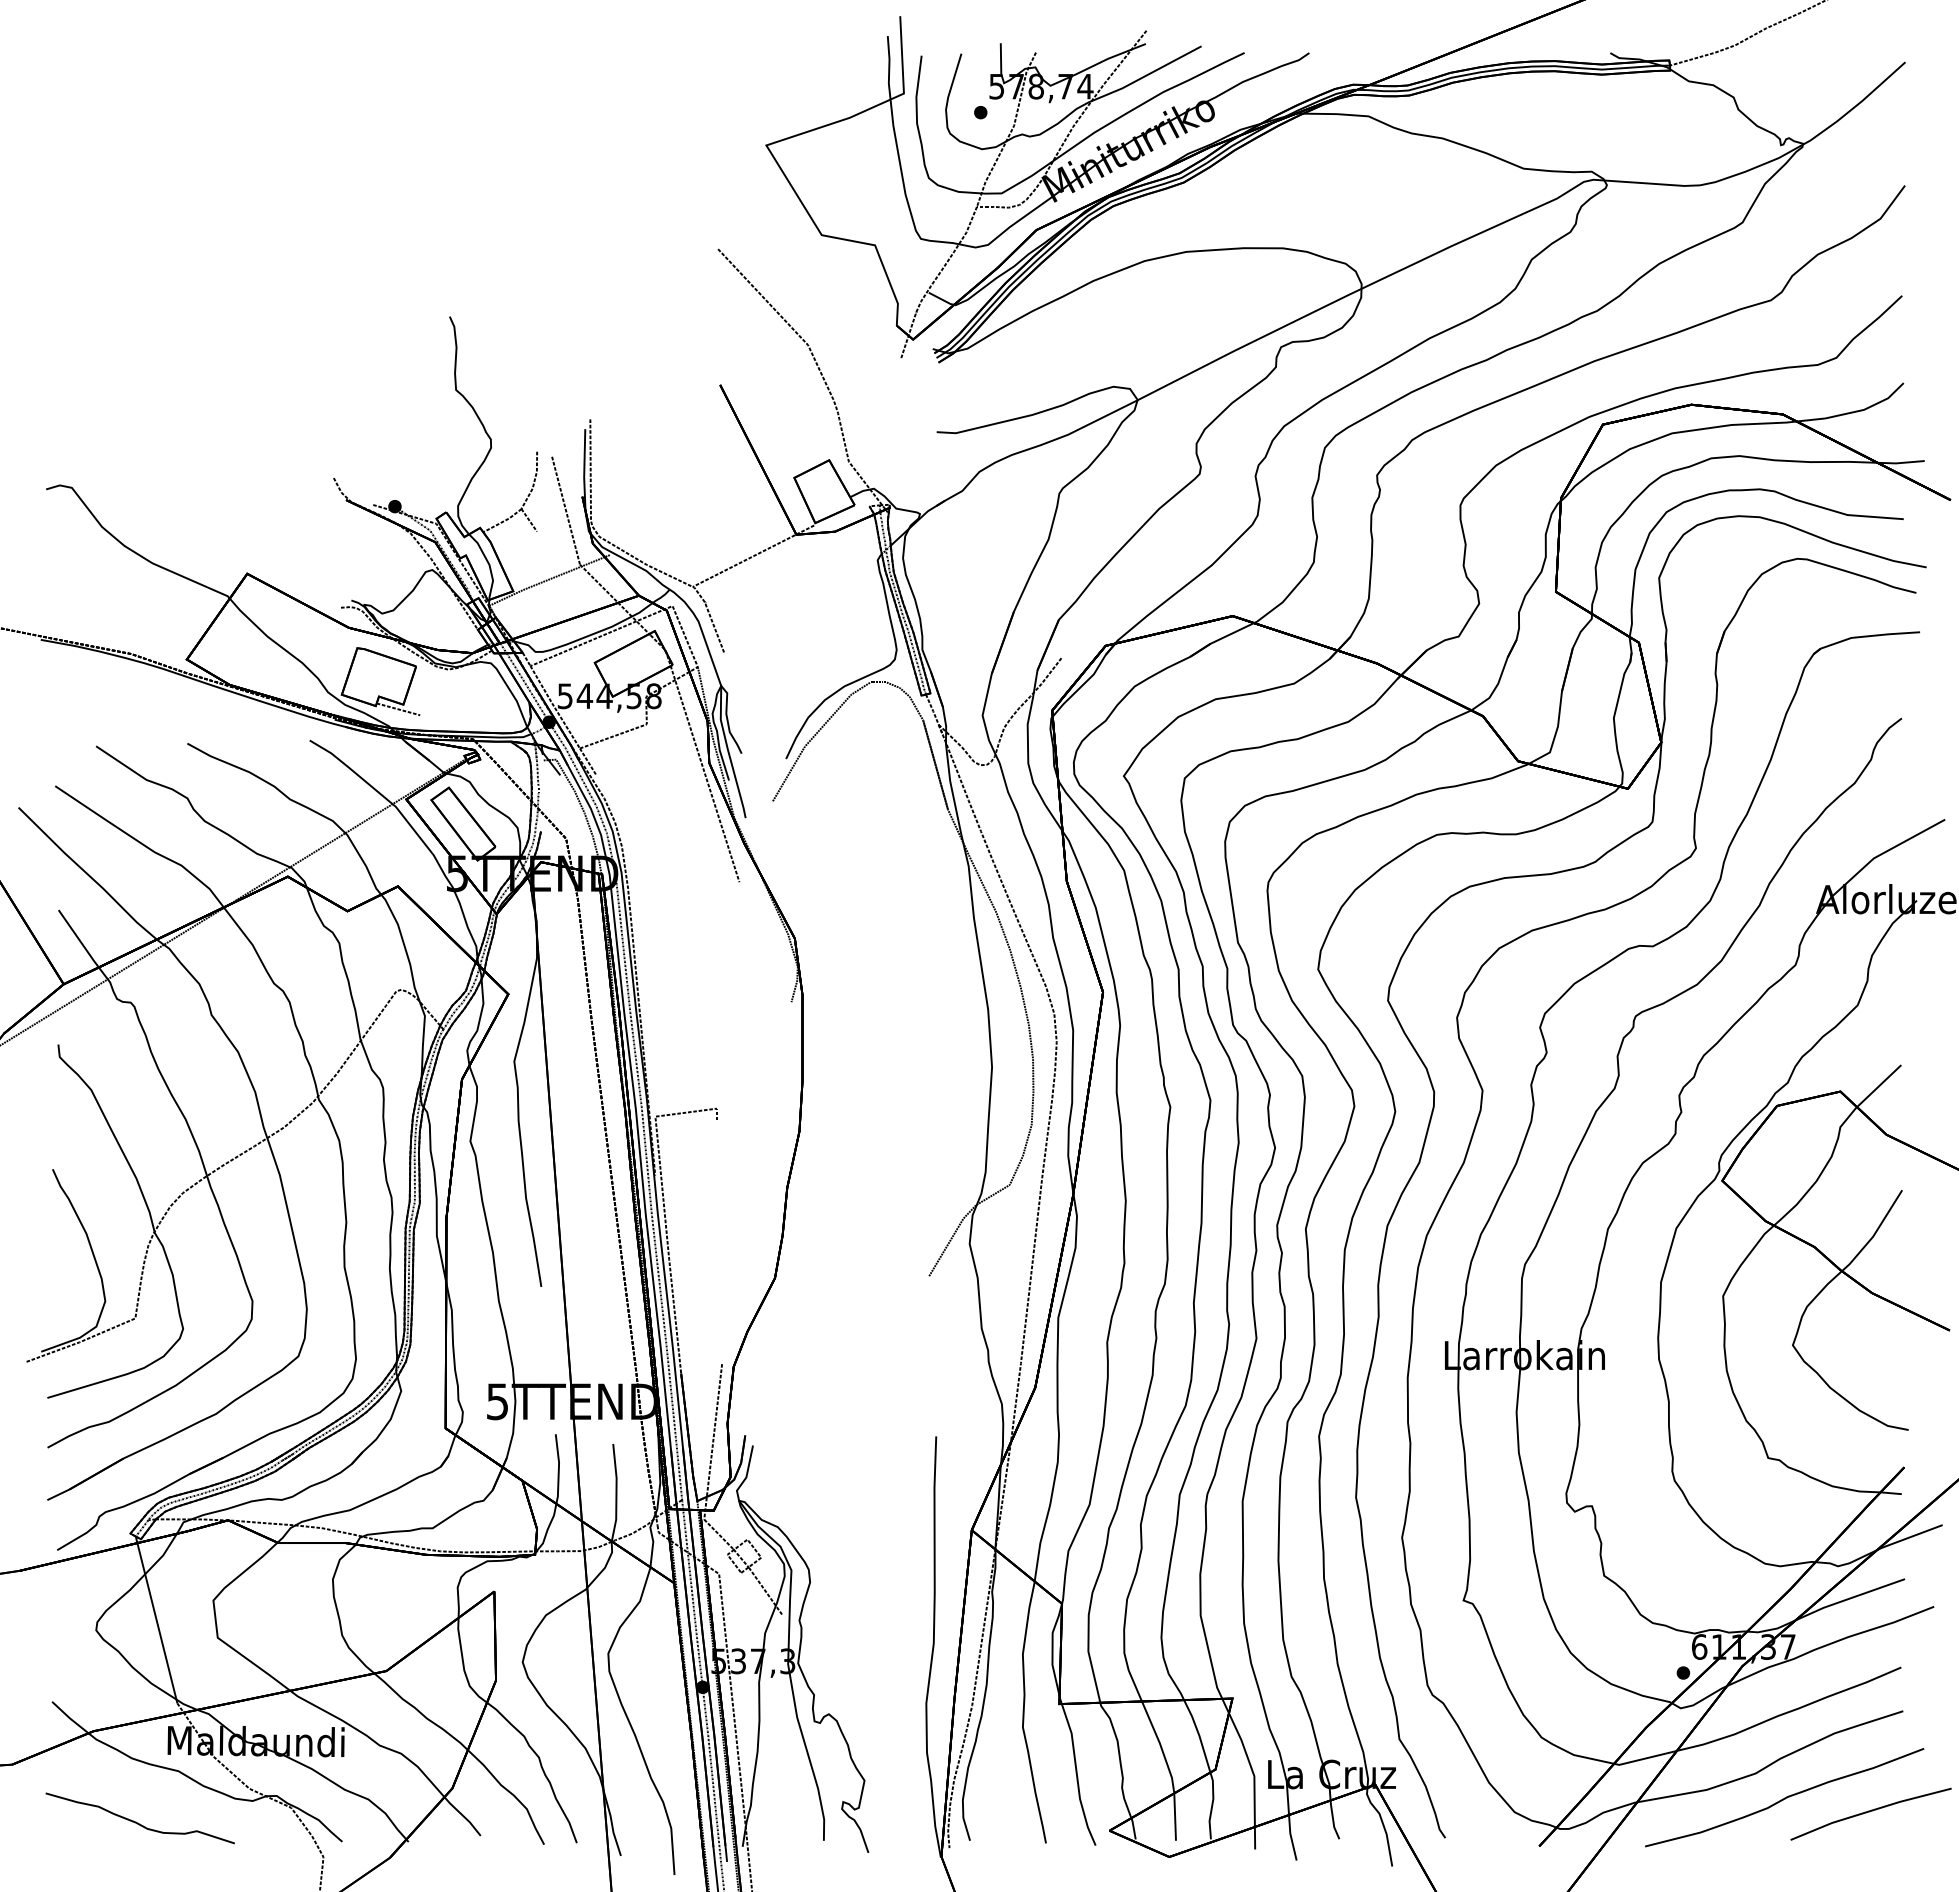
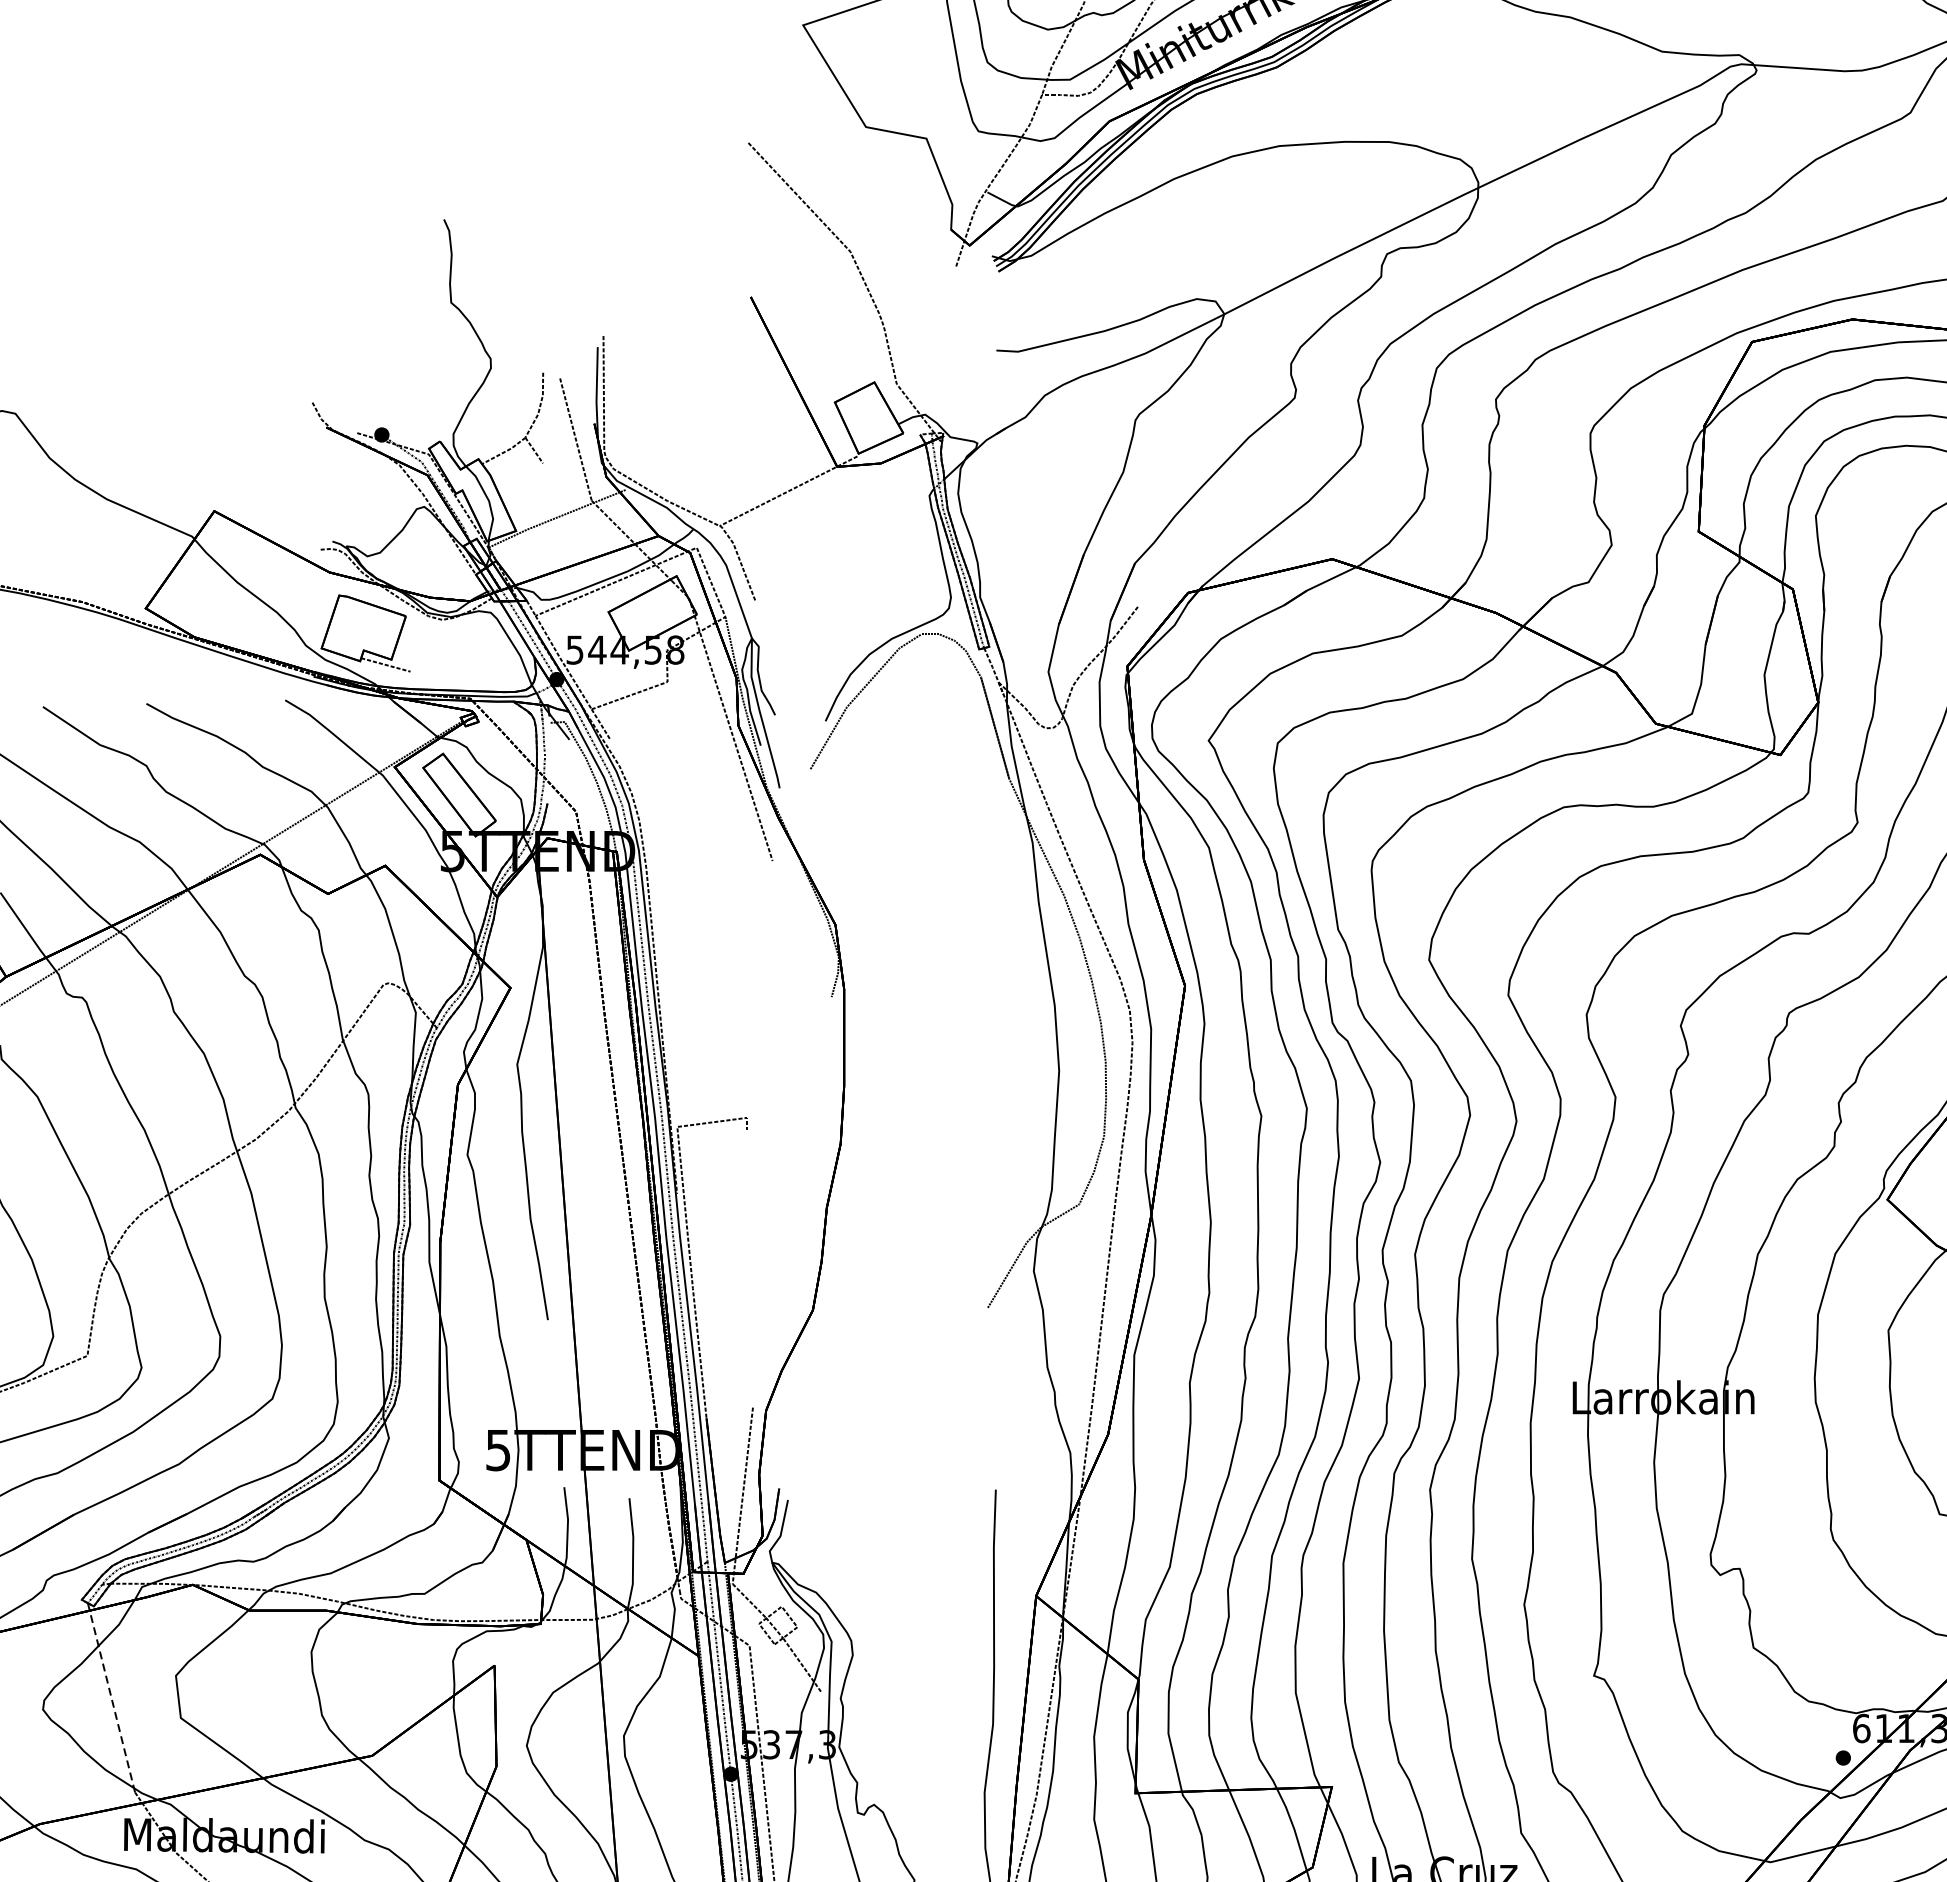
line: (156, 1620) -> (111, 1698), solid -> dashed

